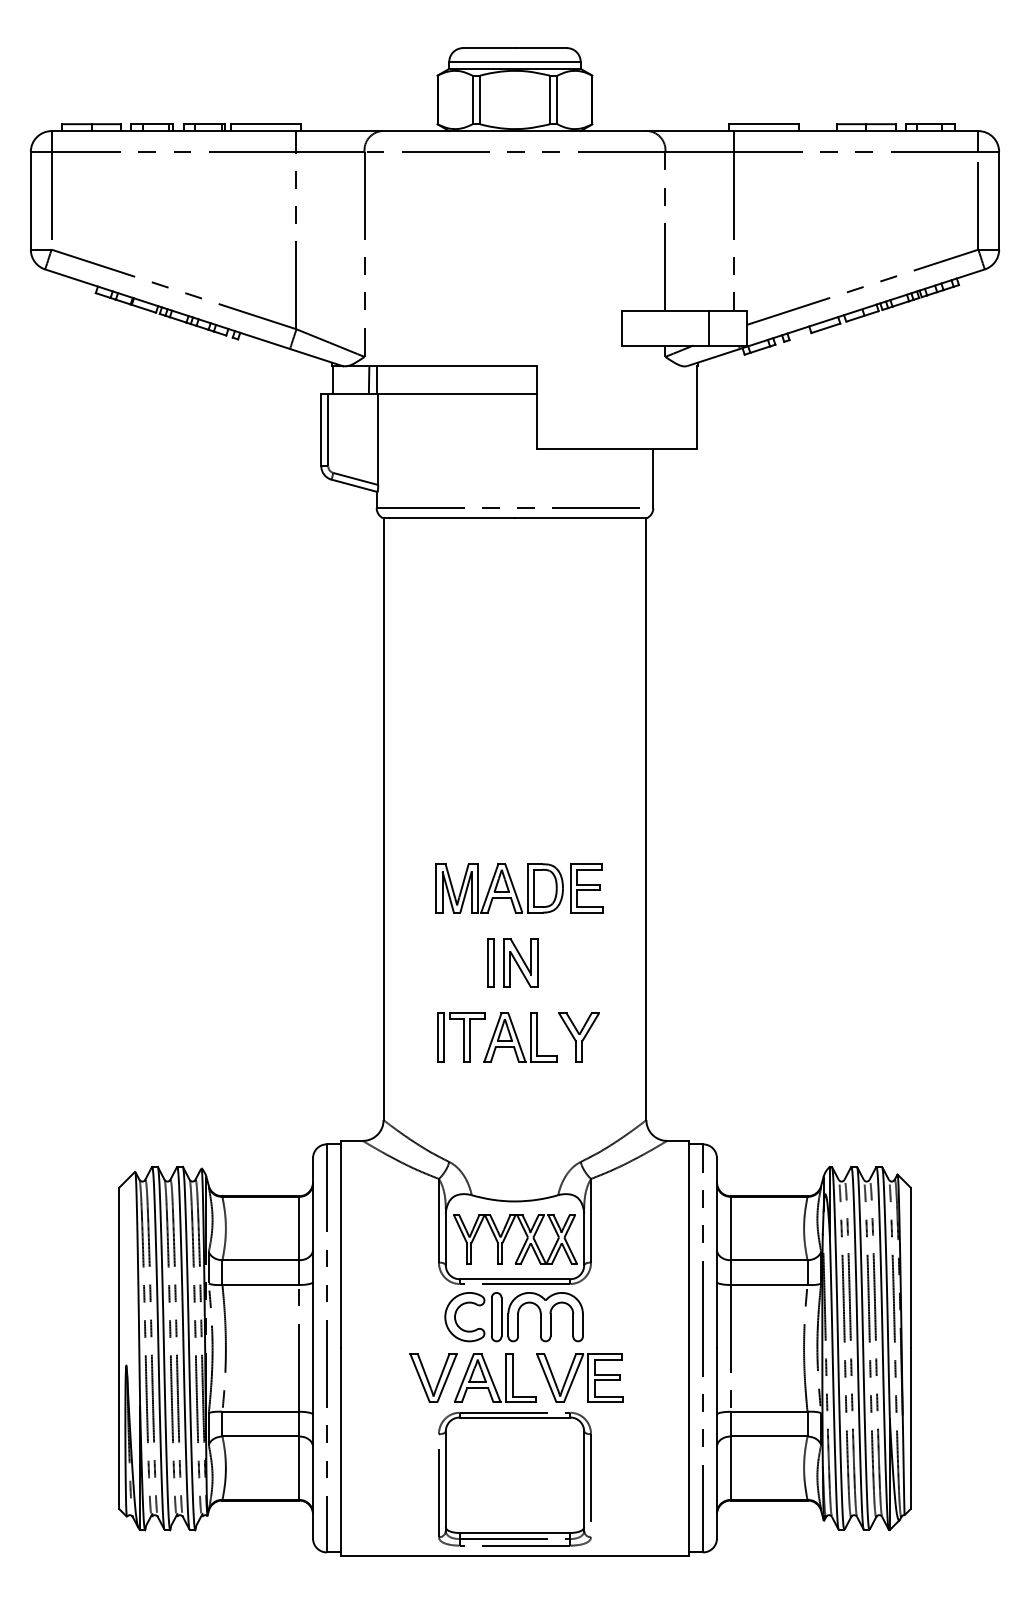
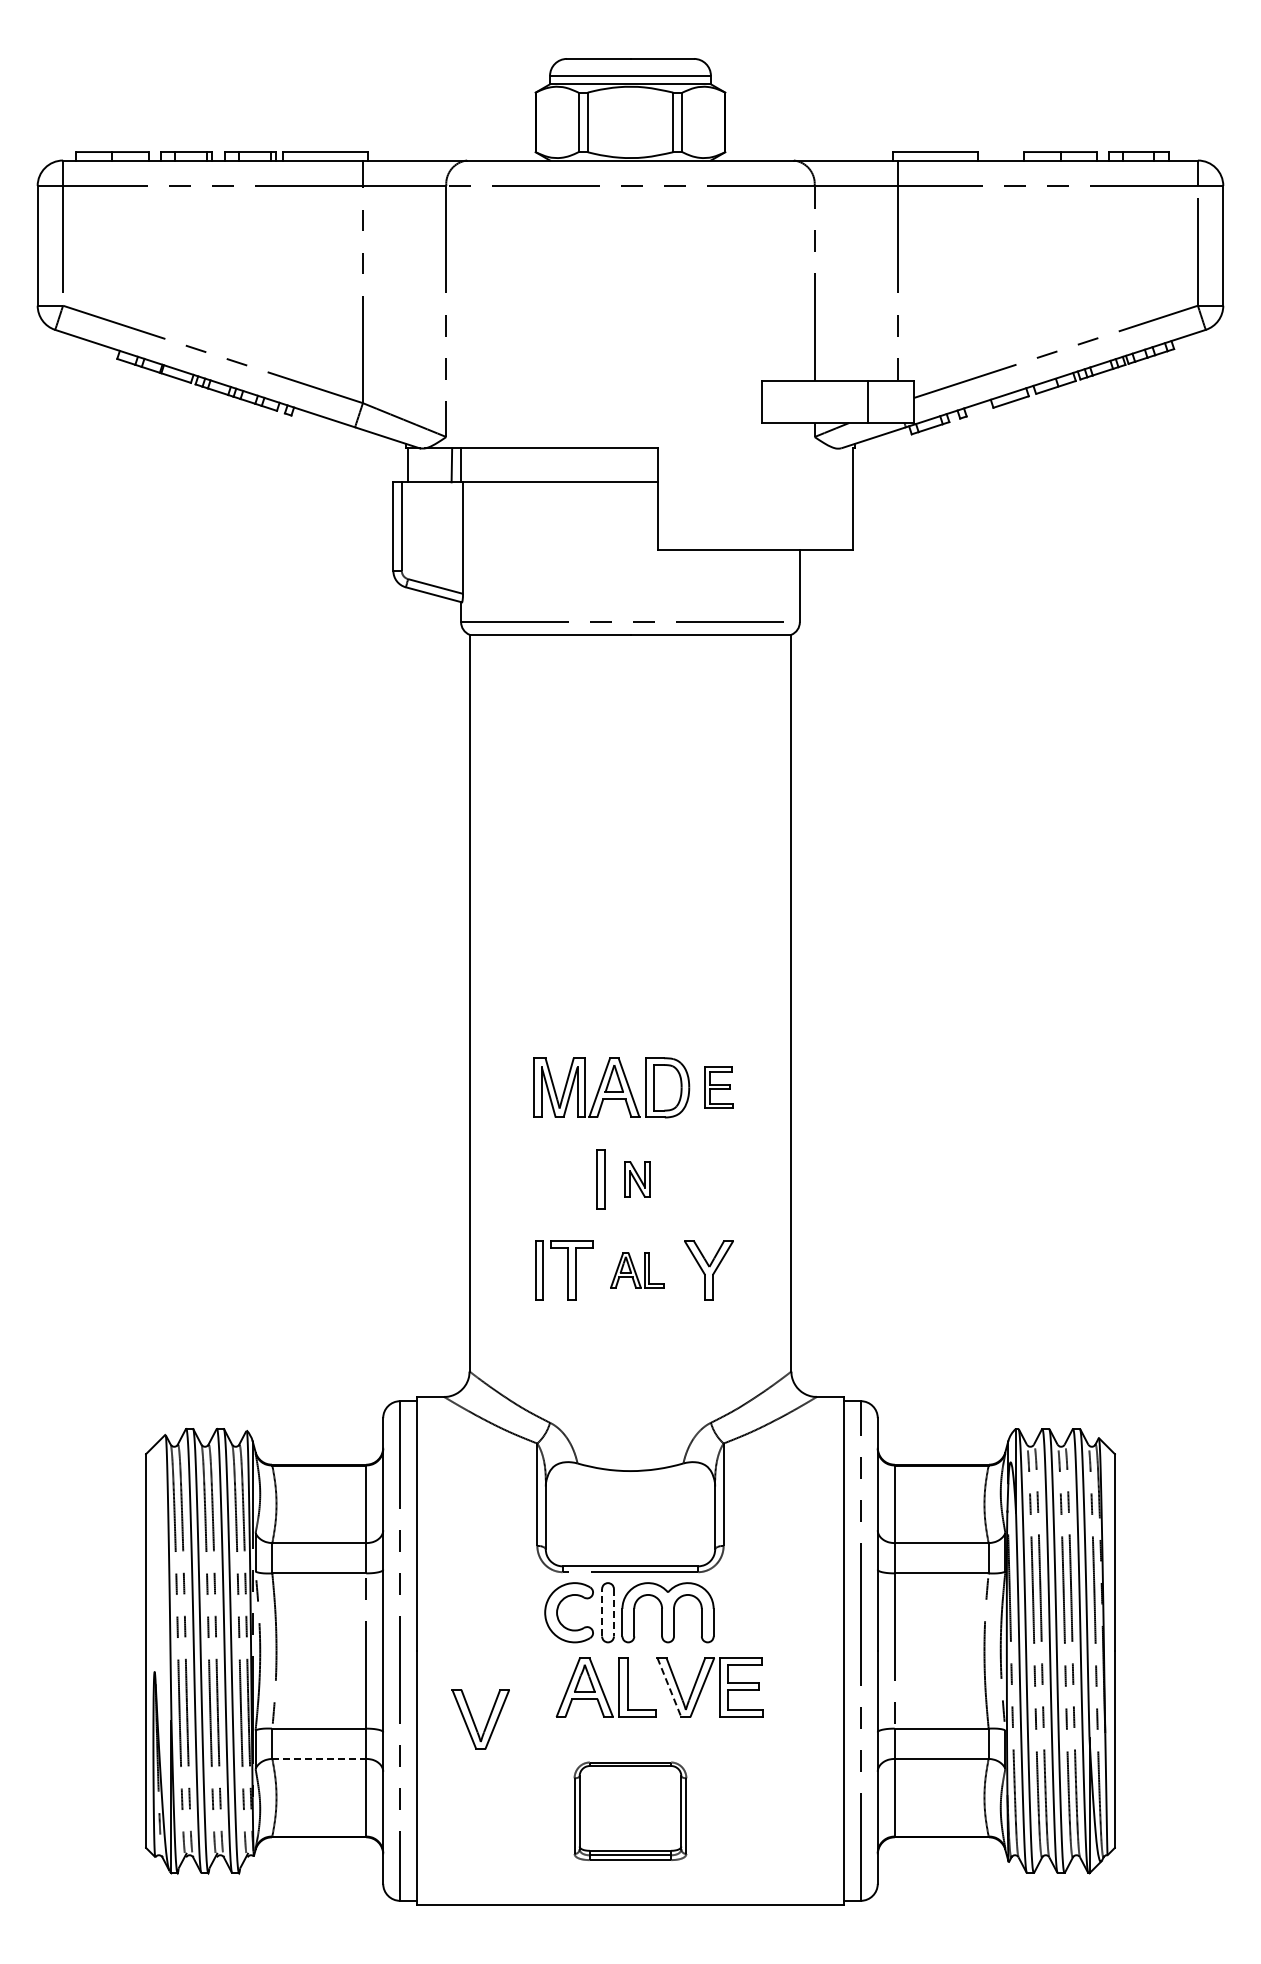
part: (586, 888) -> (718, 1087), size x0.7
part: (520, 963) -> (637, 1179), size x0.6
part: (520, 1037) -> (637, 1270), size x0.6
part: (506, 1236) -> (620, 1513), removed
line: (492, 1316) -> (602, 1612), solid -> dashed
line: (501, 1316) -> (613, 1612), solid -> dashed
line: (546, 1378) -> (669, 1687), solid -> dashed
part: (428, 1379) -> (474, 1721), moved
line: (261, 1436) -> (319, 1758), solid -> dashed
part: (515, 1479) -> (630, 1811), size x0.6

